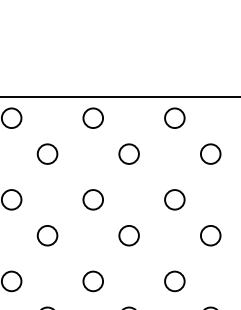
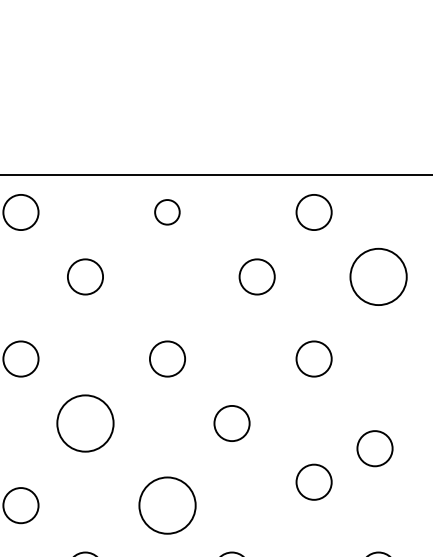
circle: (92, 117) -> (166, 211), size x0.7
circle: (128, 153) -> (256, 275), moved
circle: (210, 153) -> (378, 275), size x1.6
circle: (47, 235) -> (85, 423), size x1.6
circle: (210, 235) -> (374, 448), moved
circle: (93, 281) -> (167, 505), size x1.6
circle: (174, 281) -> (313, 482), moved

